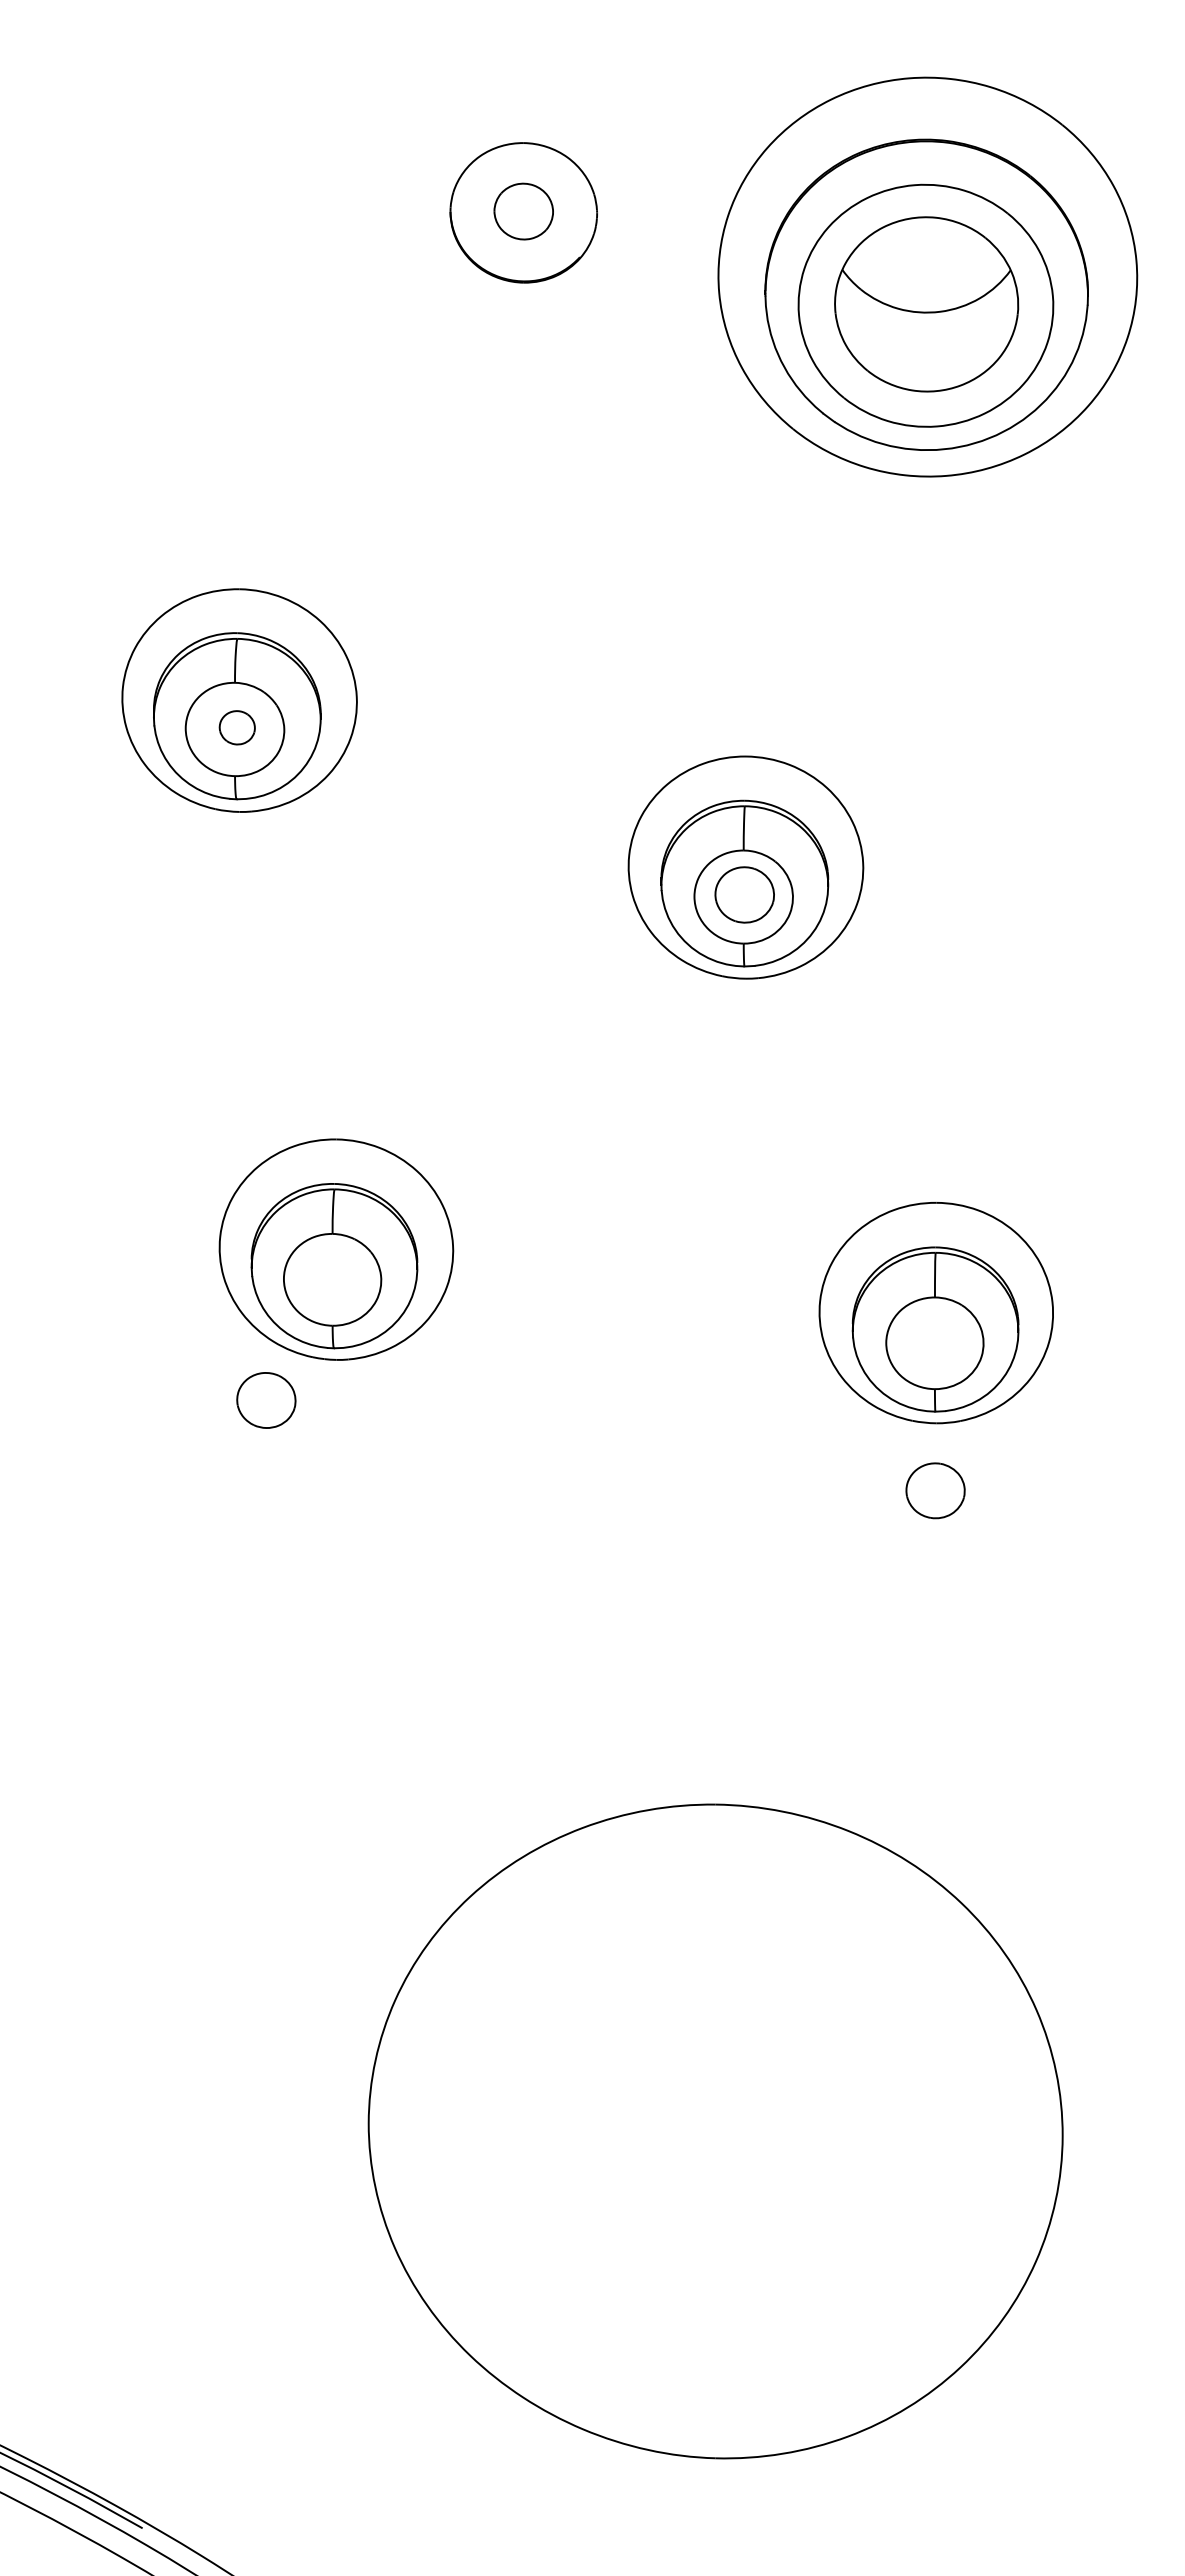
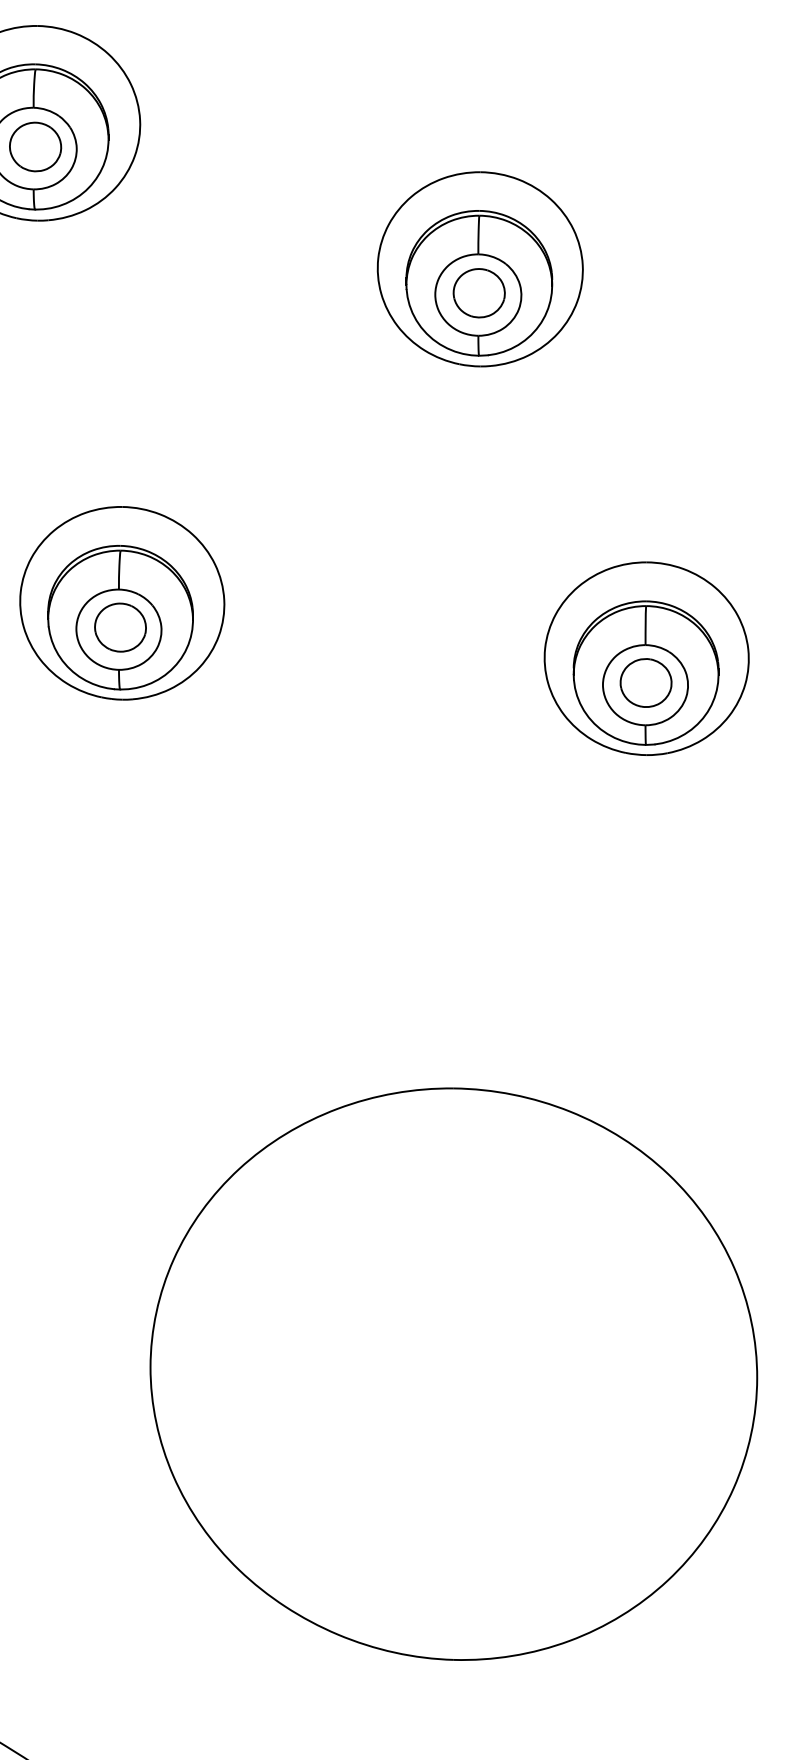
part: (237, 727) -> (35, 146), size x1.67
part: (266, 1400) -> (120, 627), moved
part: (935, 1490) -> (646, 682), moved

